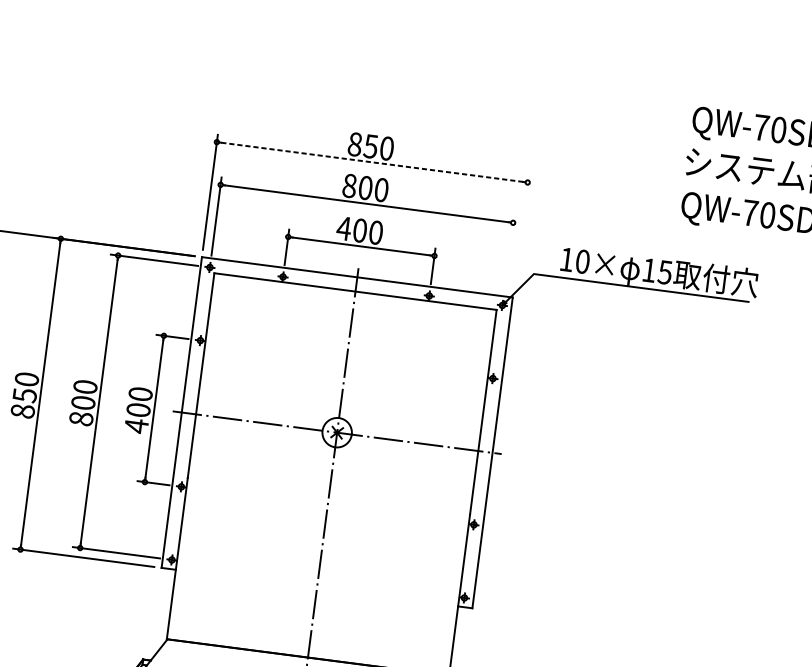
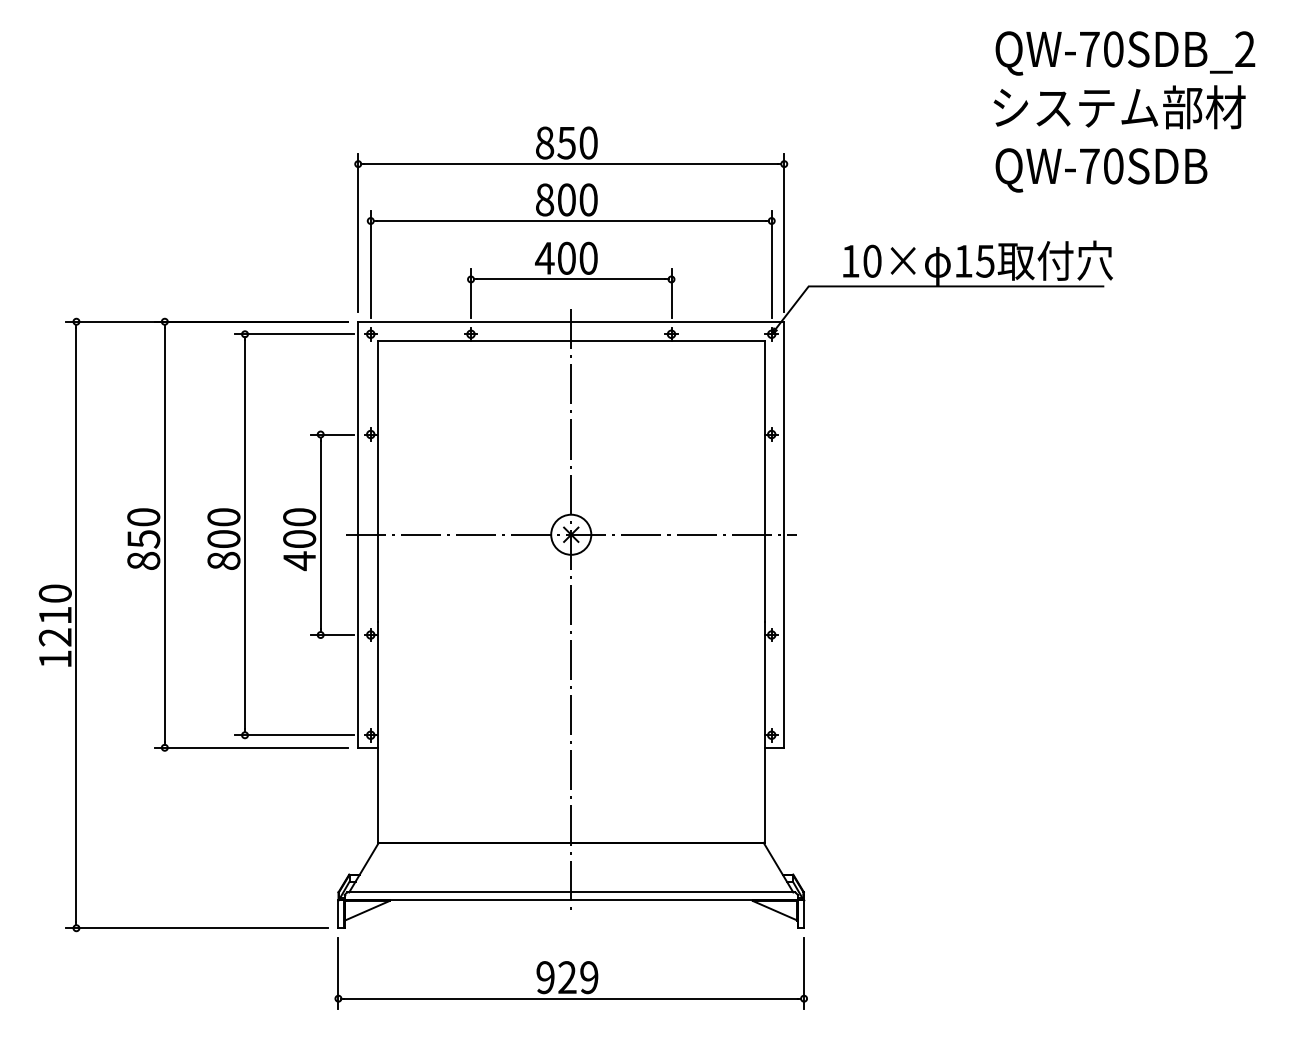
line: (372, 162) -> (571, 164), dashed -> solid
line: (521, 232) -> (784, 232), added
line: (508, 254) -> (771, 264), added

